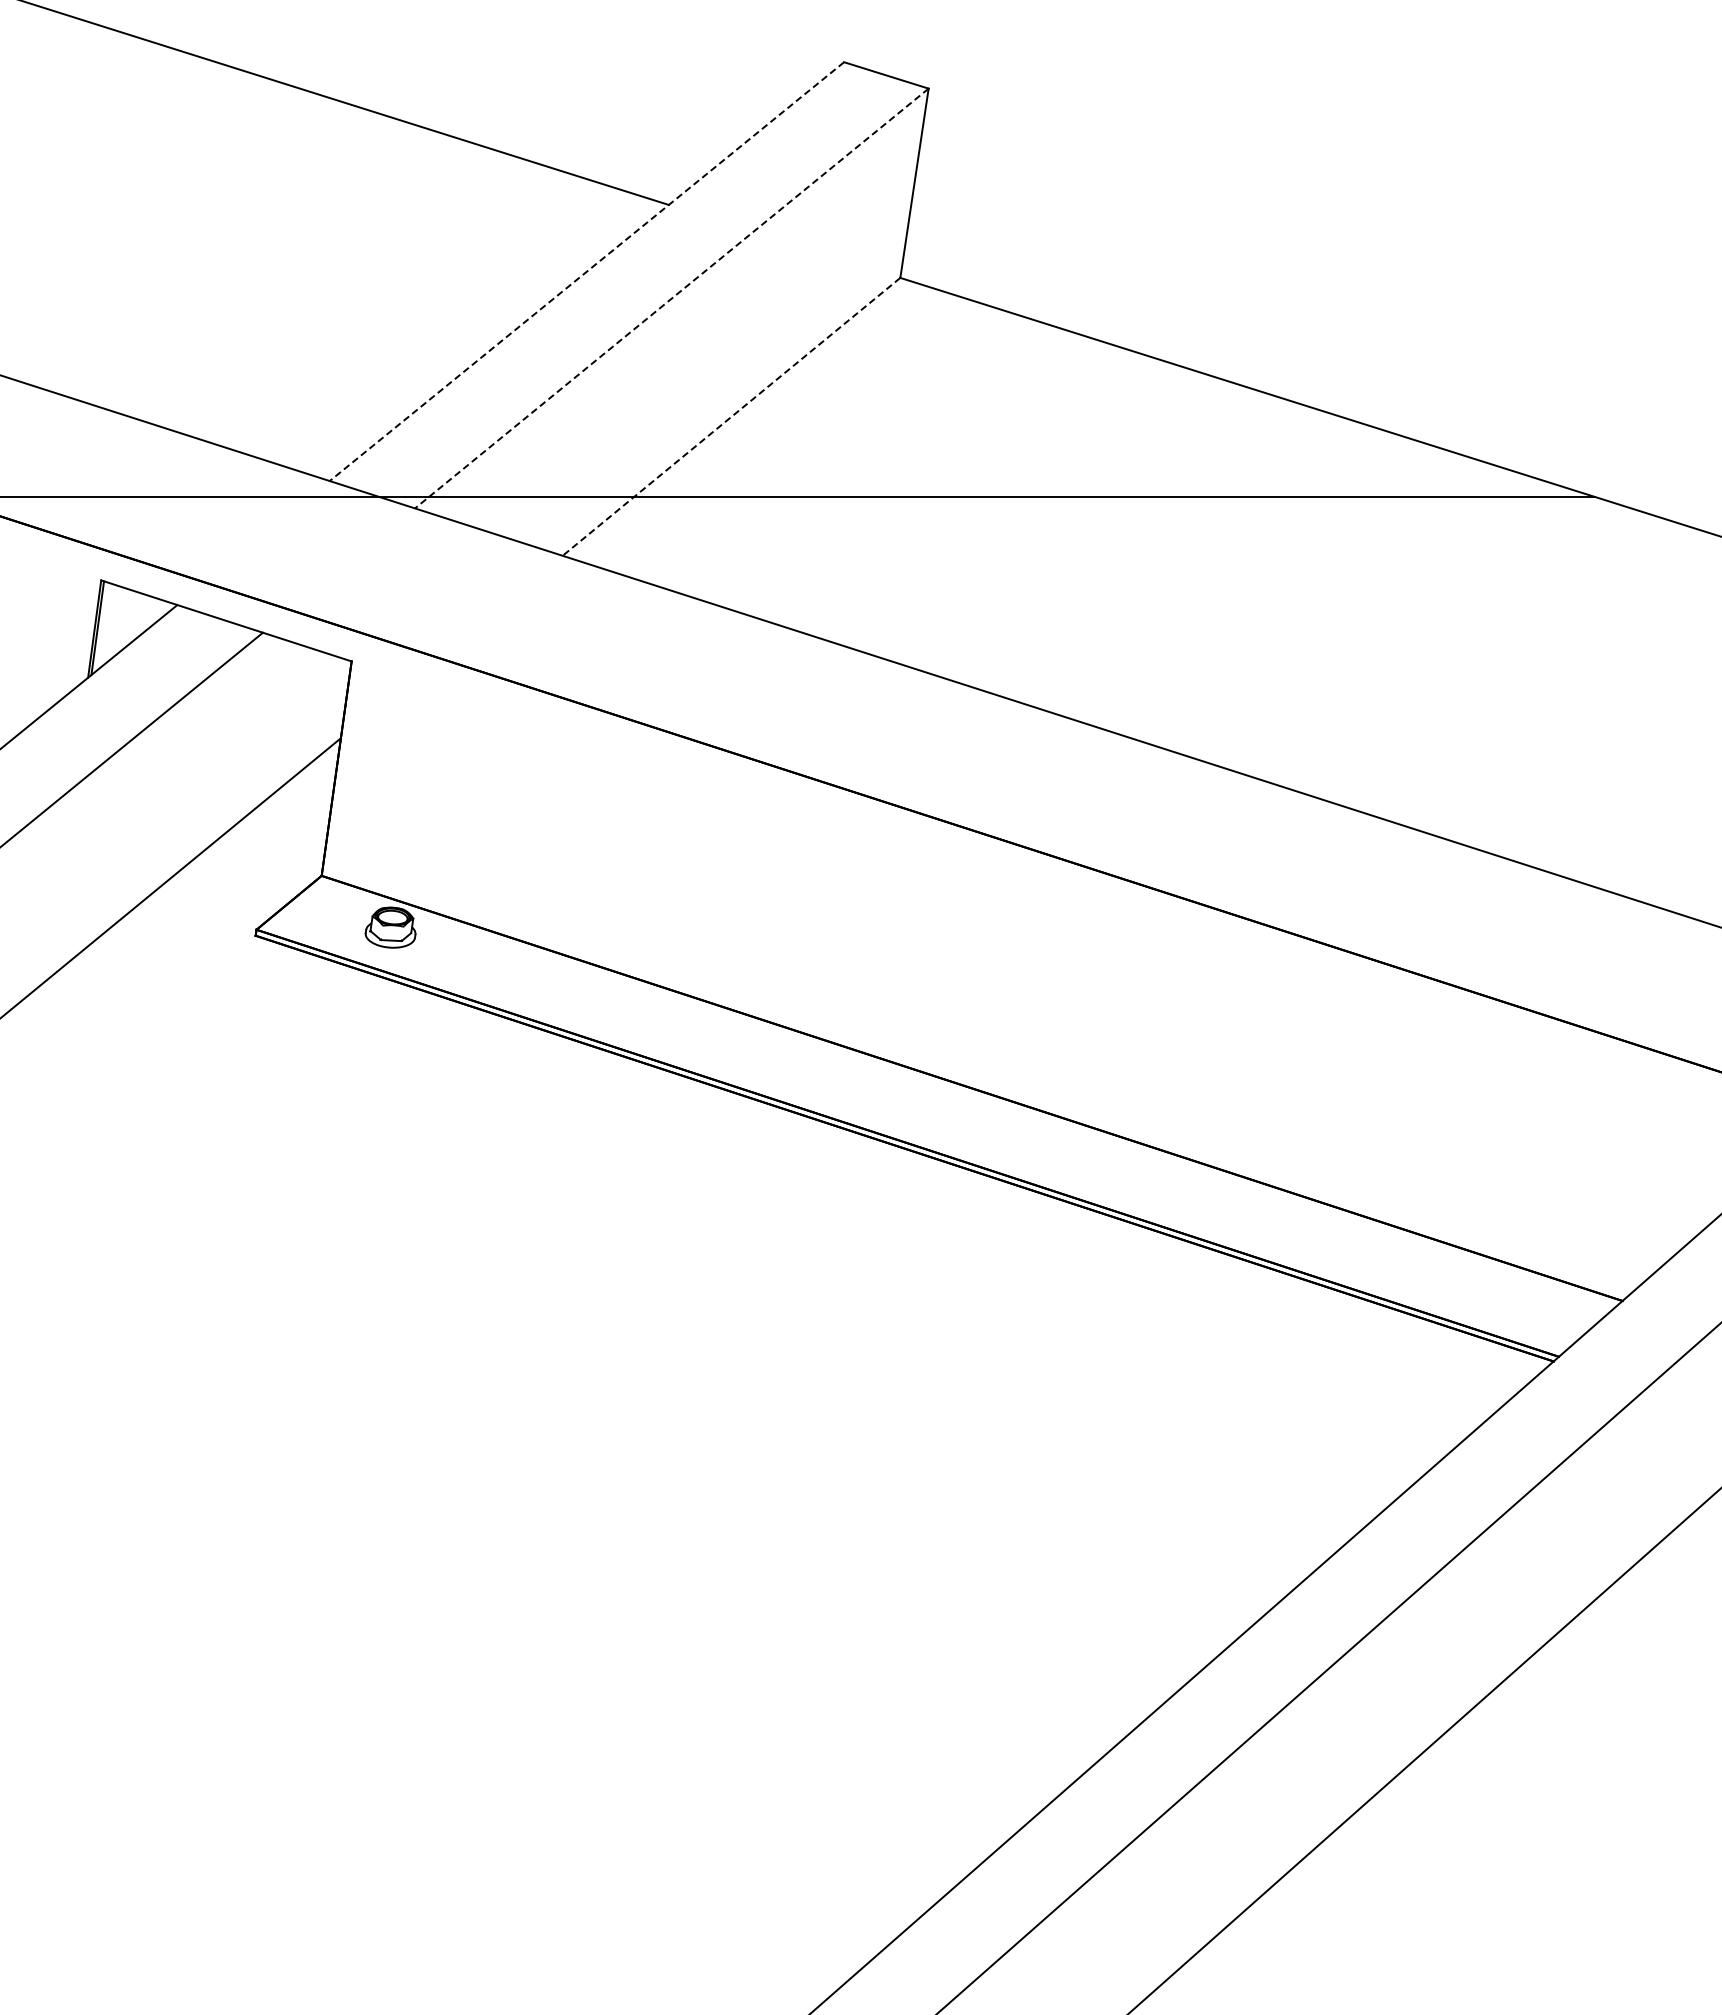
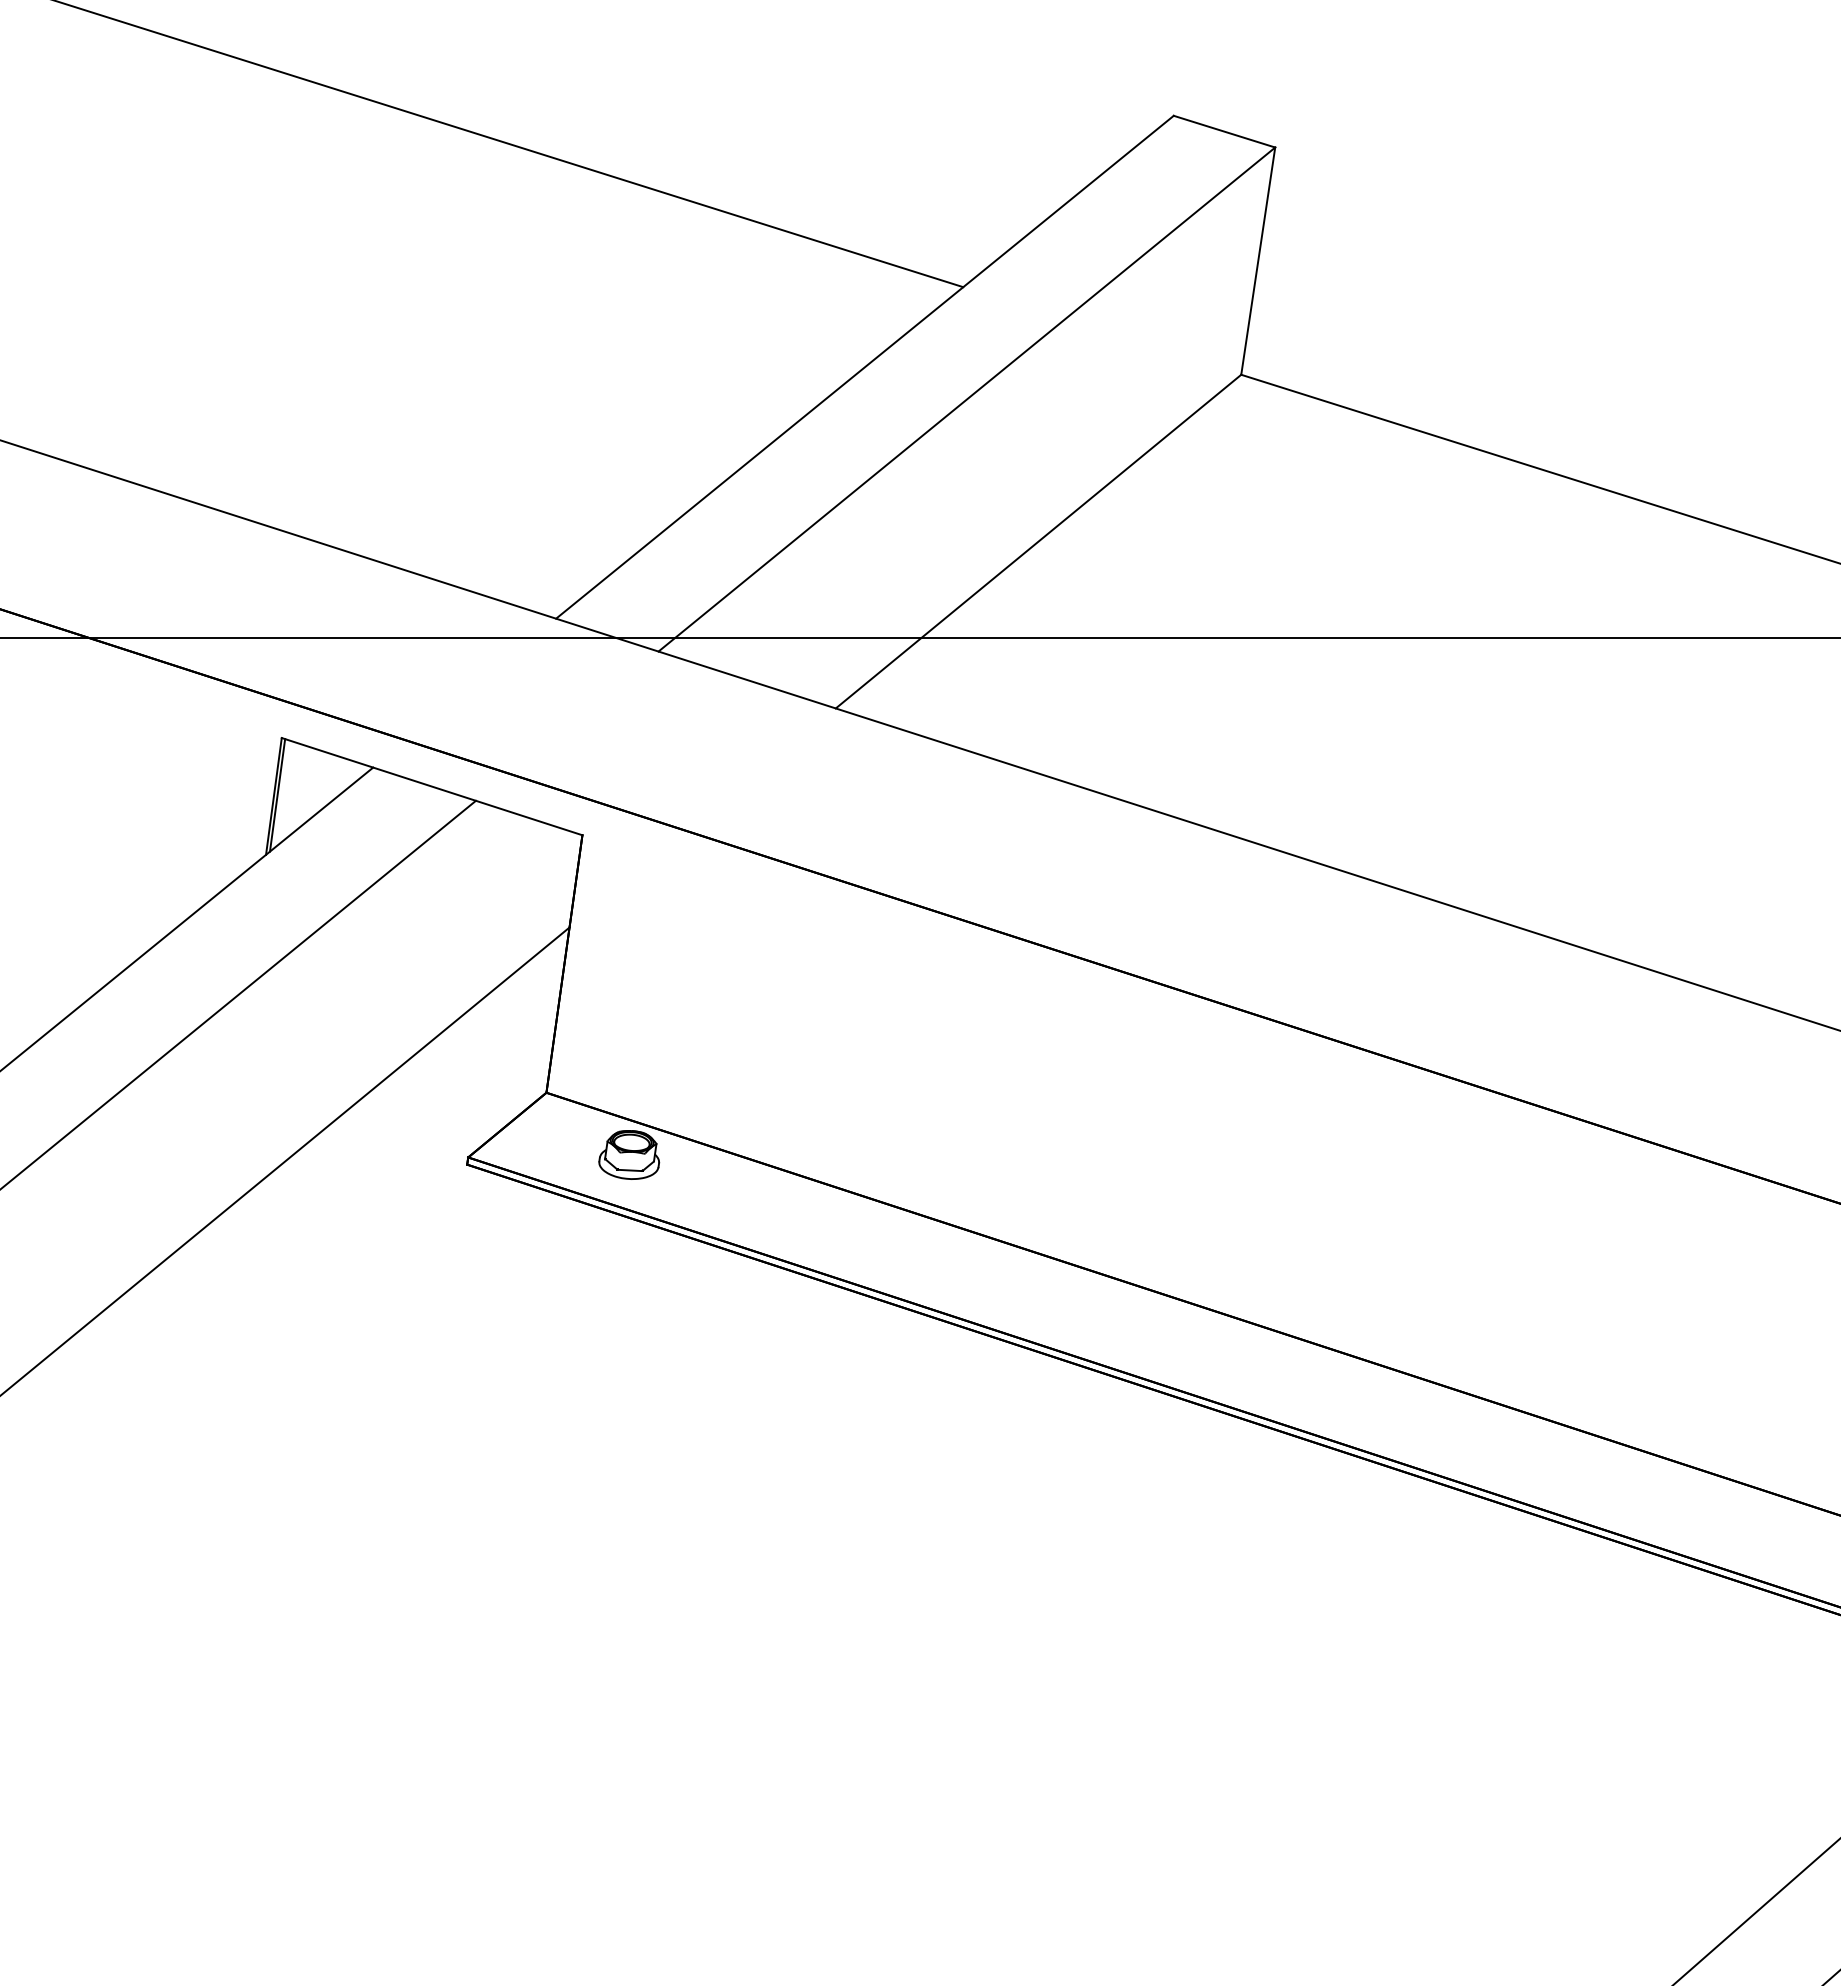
line: (586, 271) -> (864, 367), dashed -> solid
line: (671, 298) -> (966, 399), dashed -> solid
line: (731, 416) -> (1038, 541), dashed -> solid

